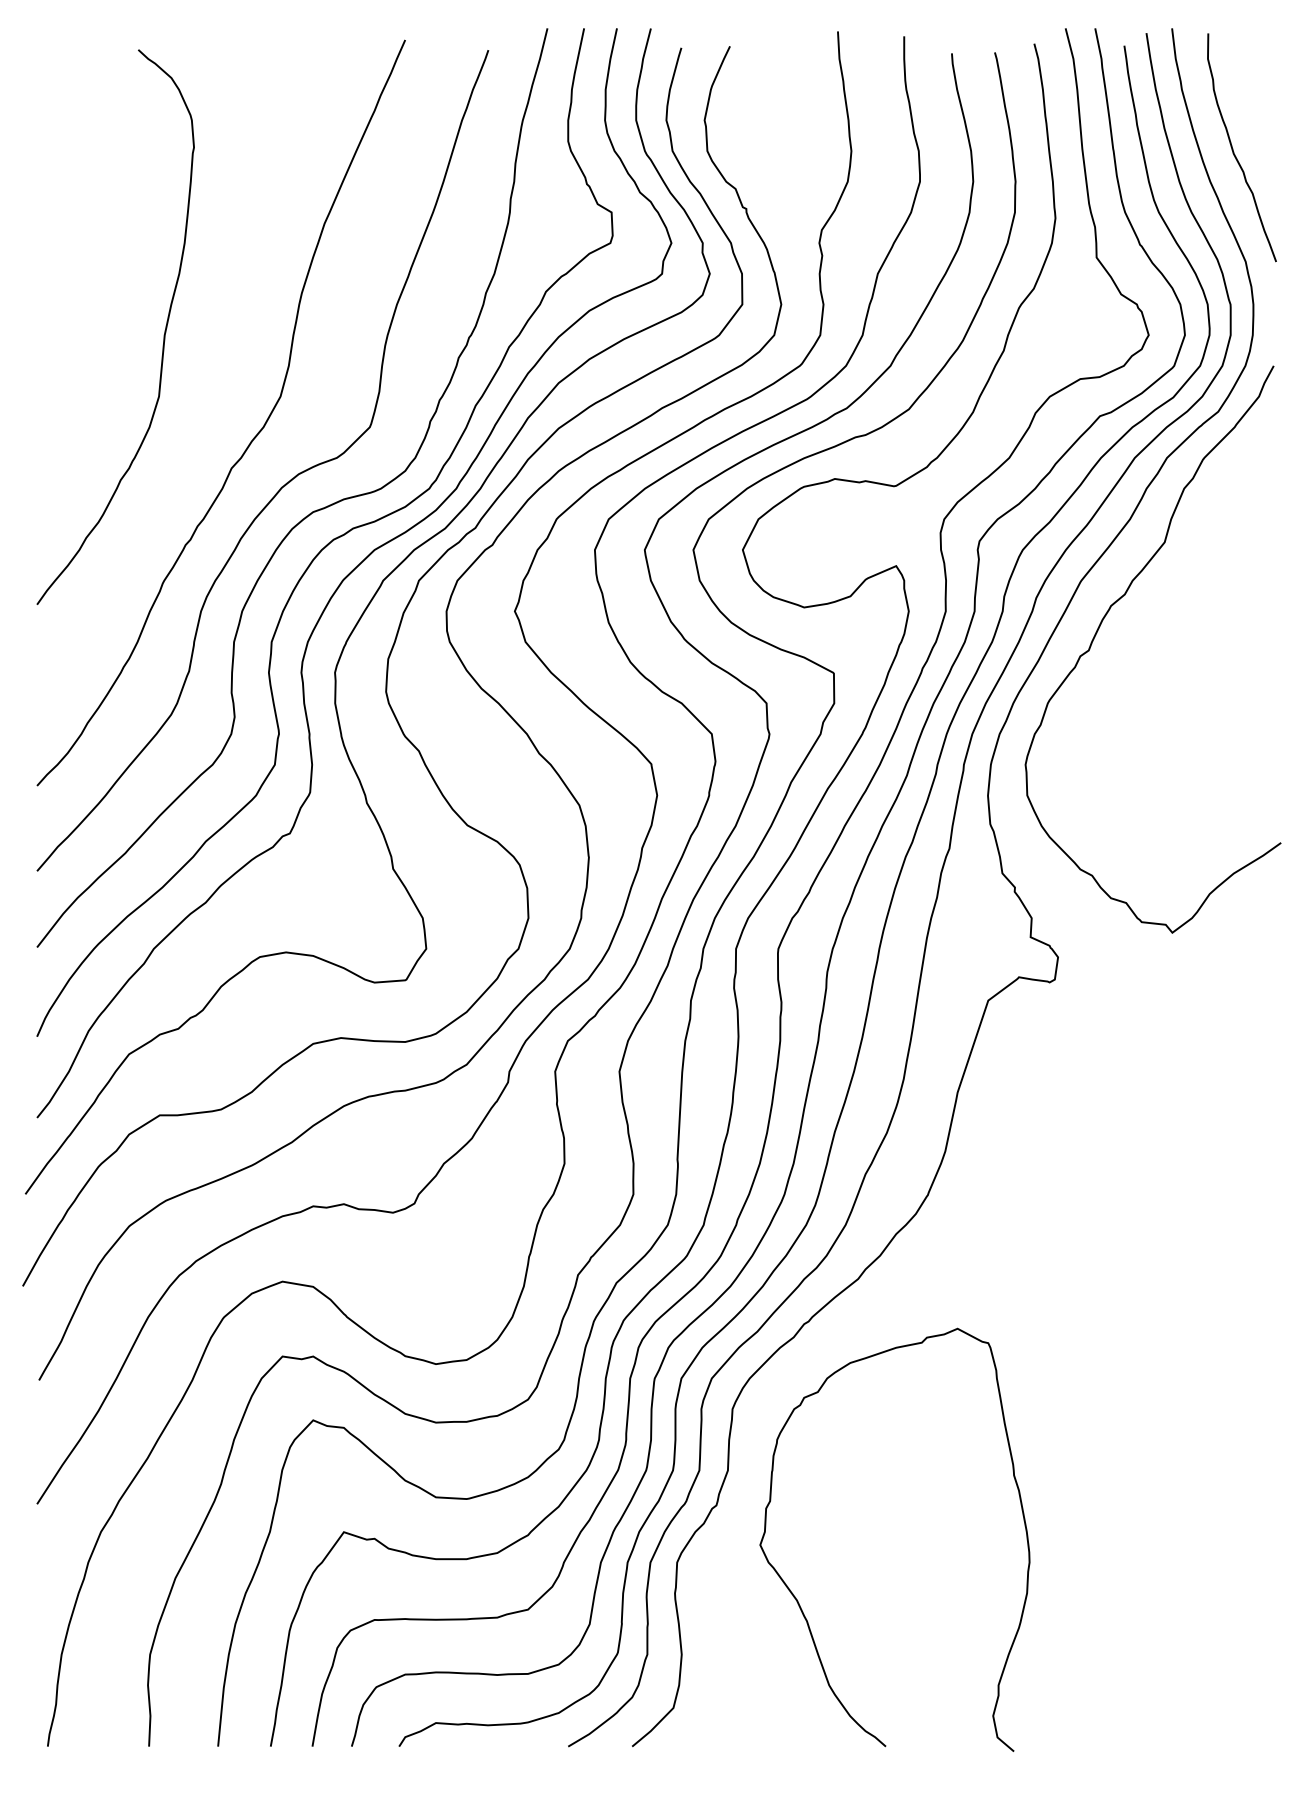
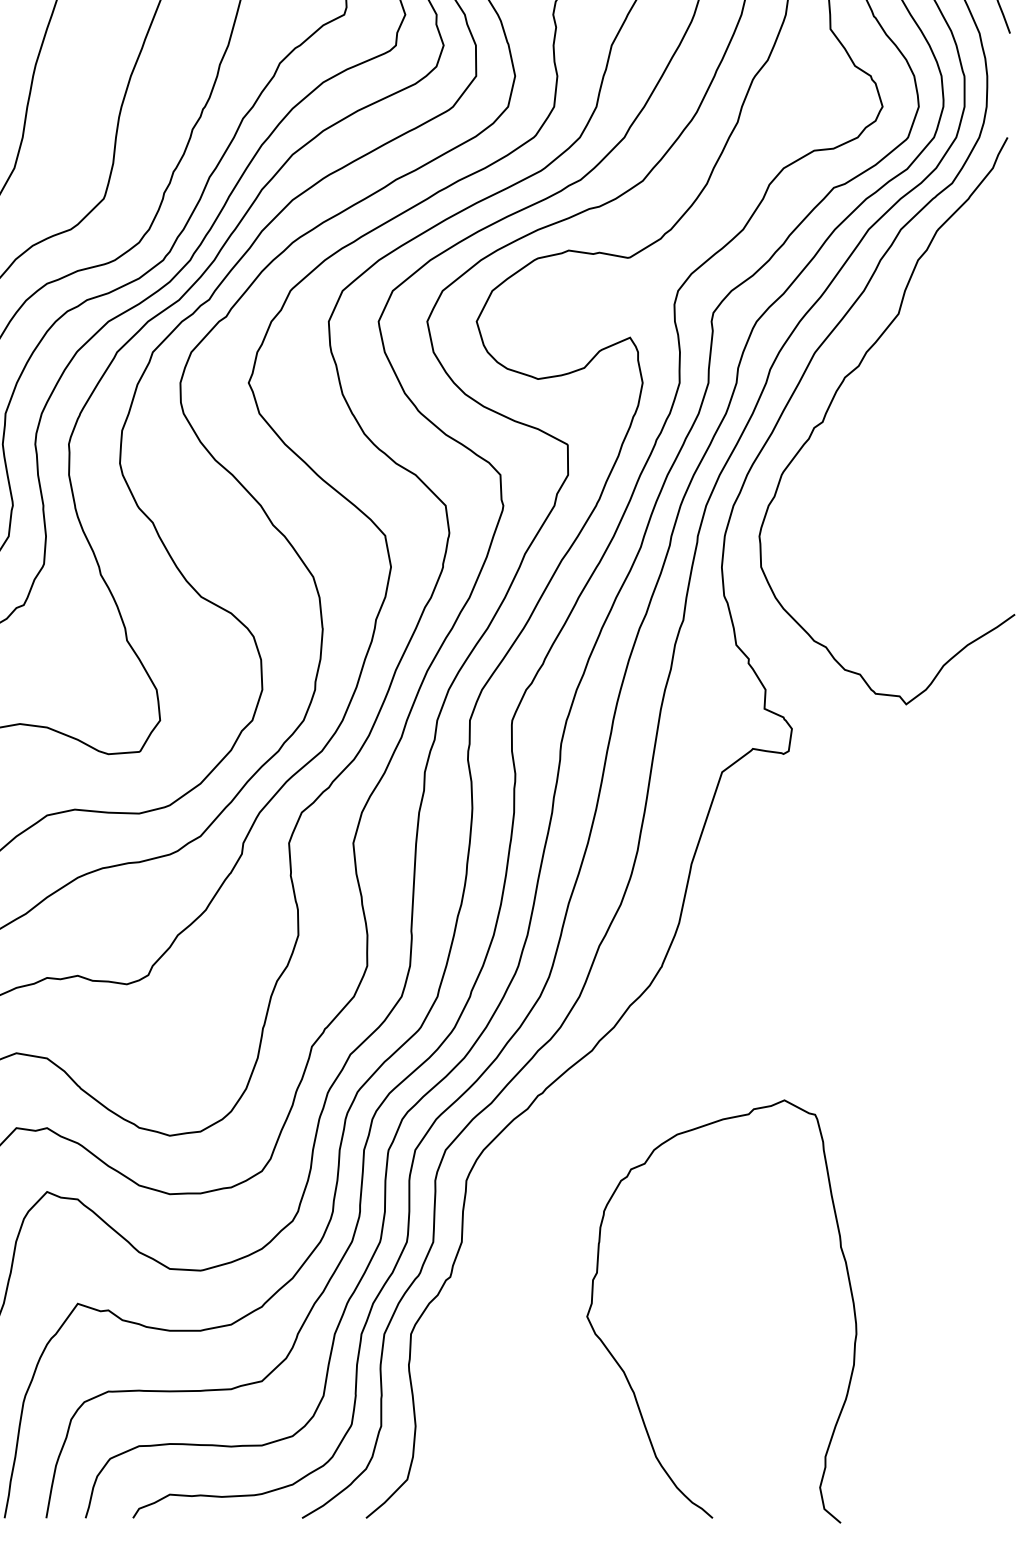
curve: (797, 1599) -> (624, 1371), moved

